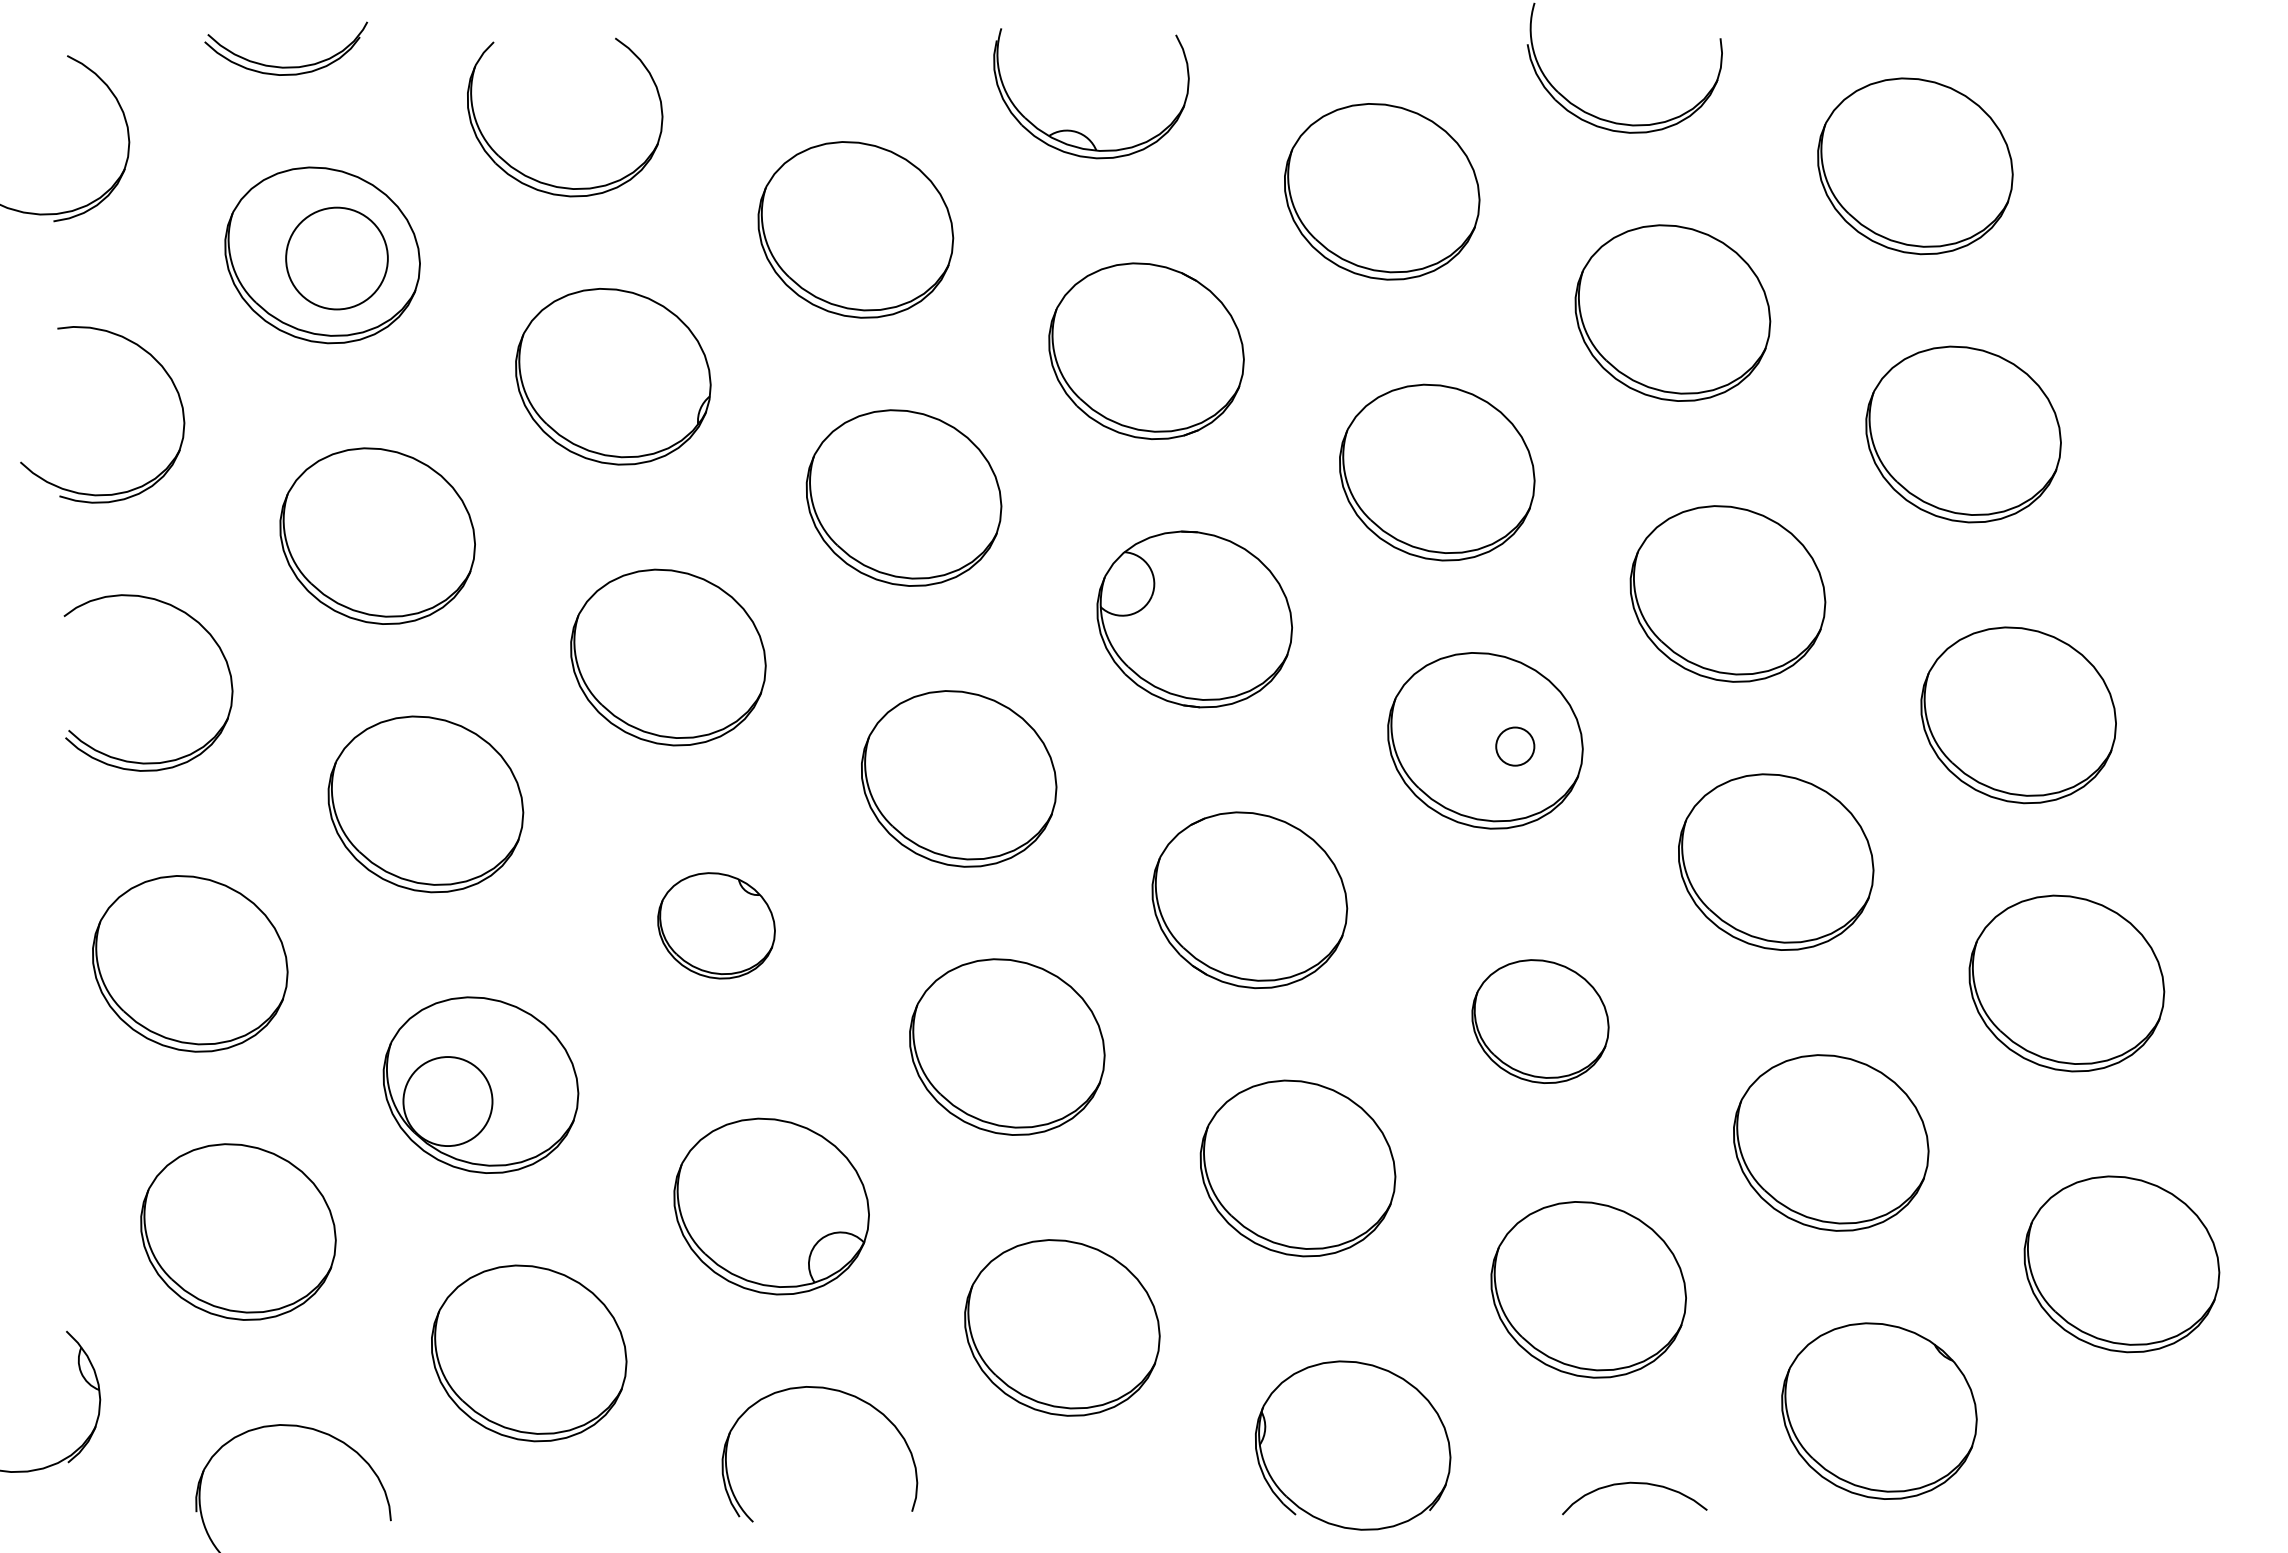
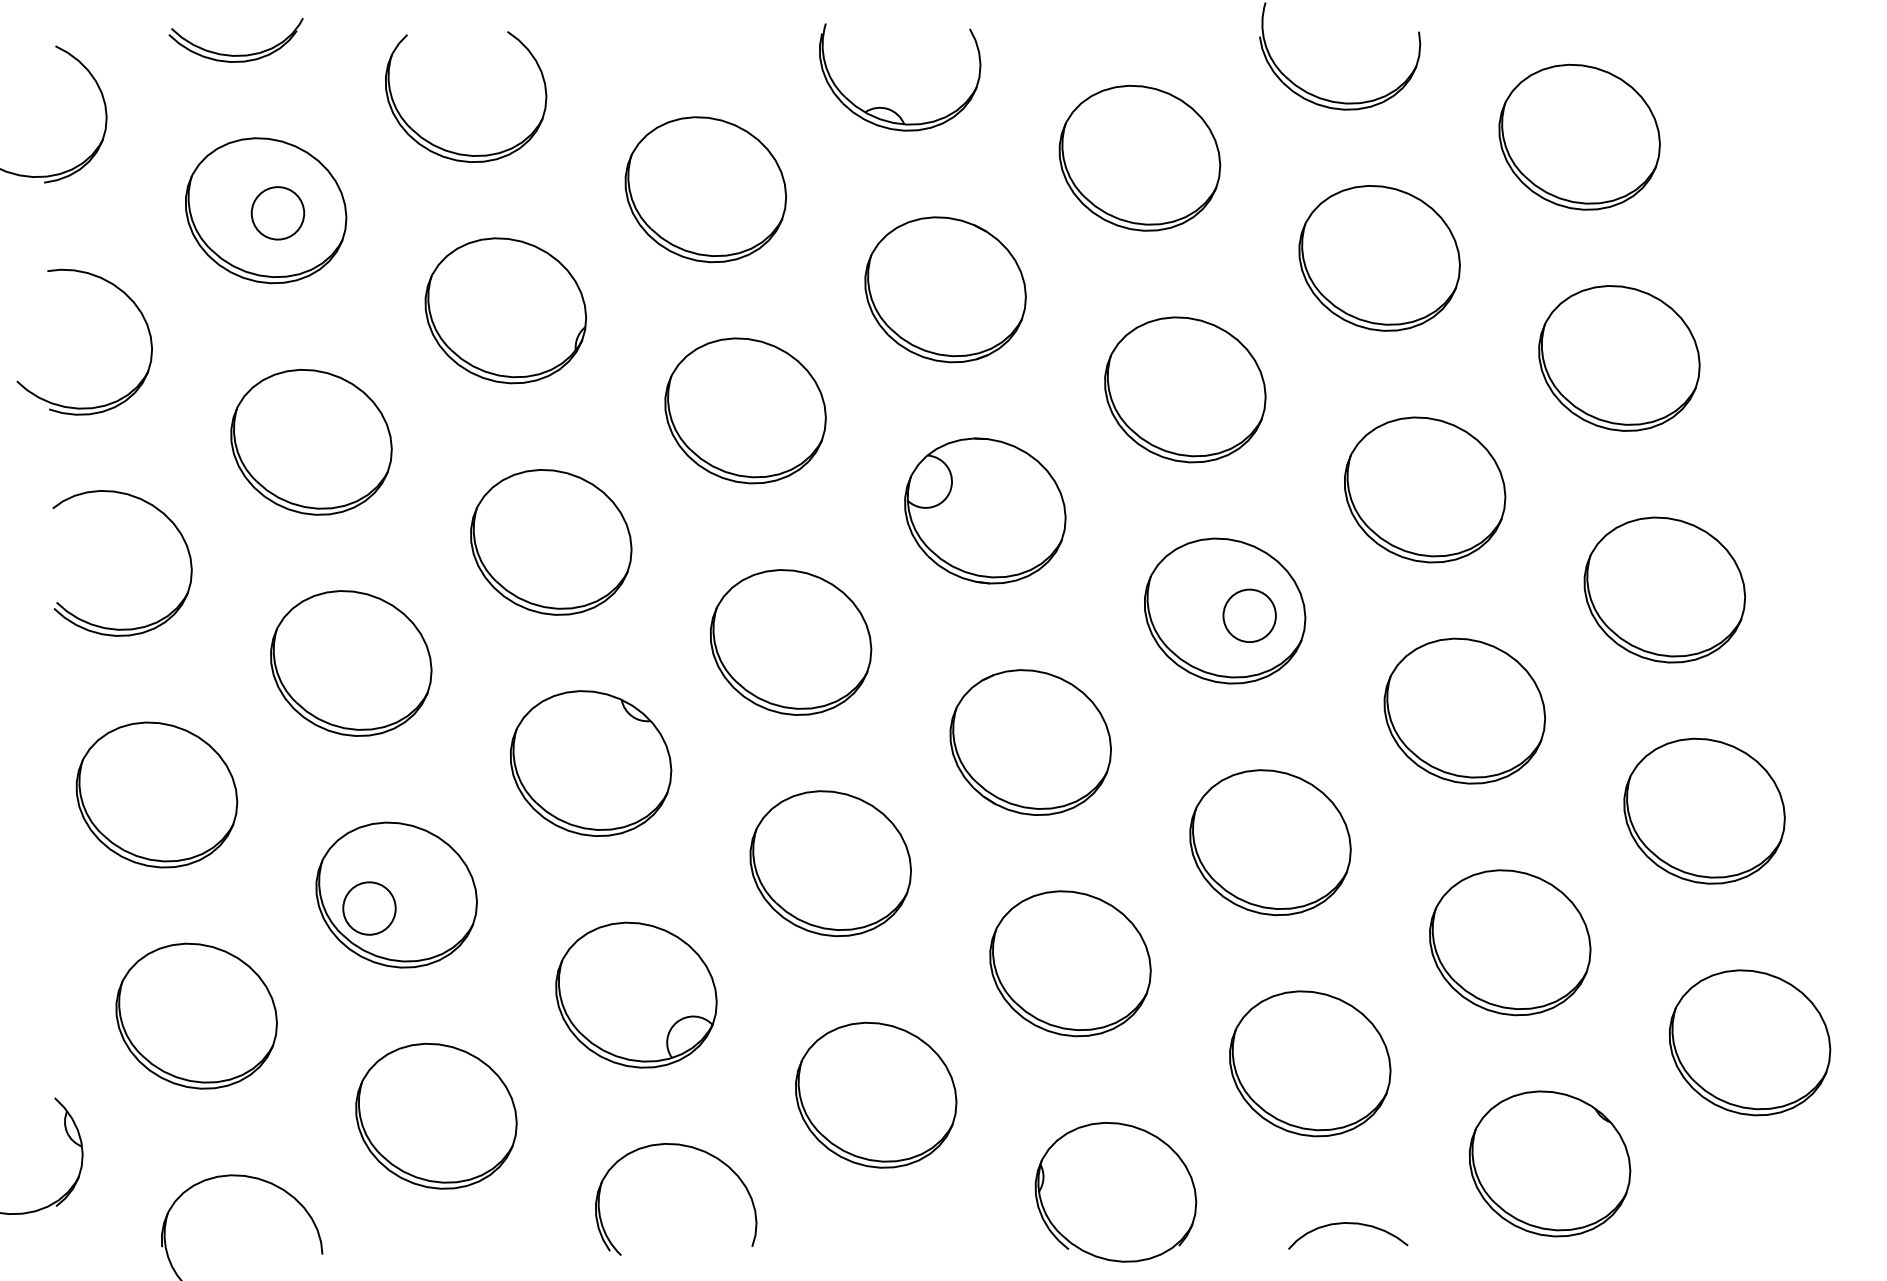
circle: (336, 258) -> (277, 213), size x0.62
circle: (1515, 746) -> (1249, 615), size x1.67
part: (716, 925) -> (590, 763), size x1.67
part: (1540, 1021) -> (1270, 842), size x1.43
circle: (447, 1101) -> (369, 908), size x0.71

